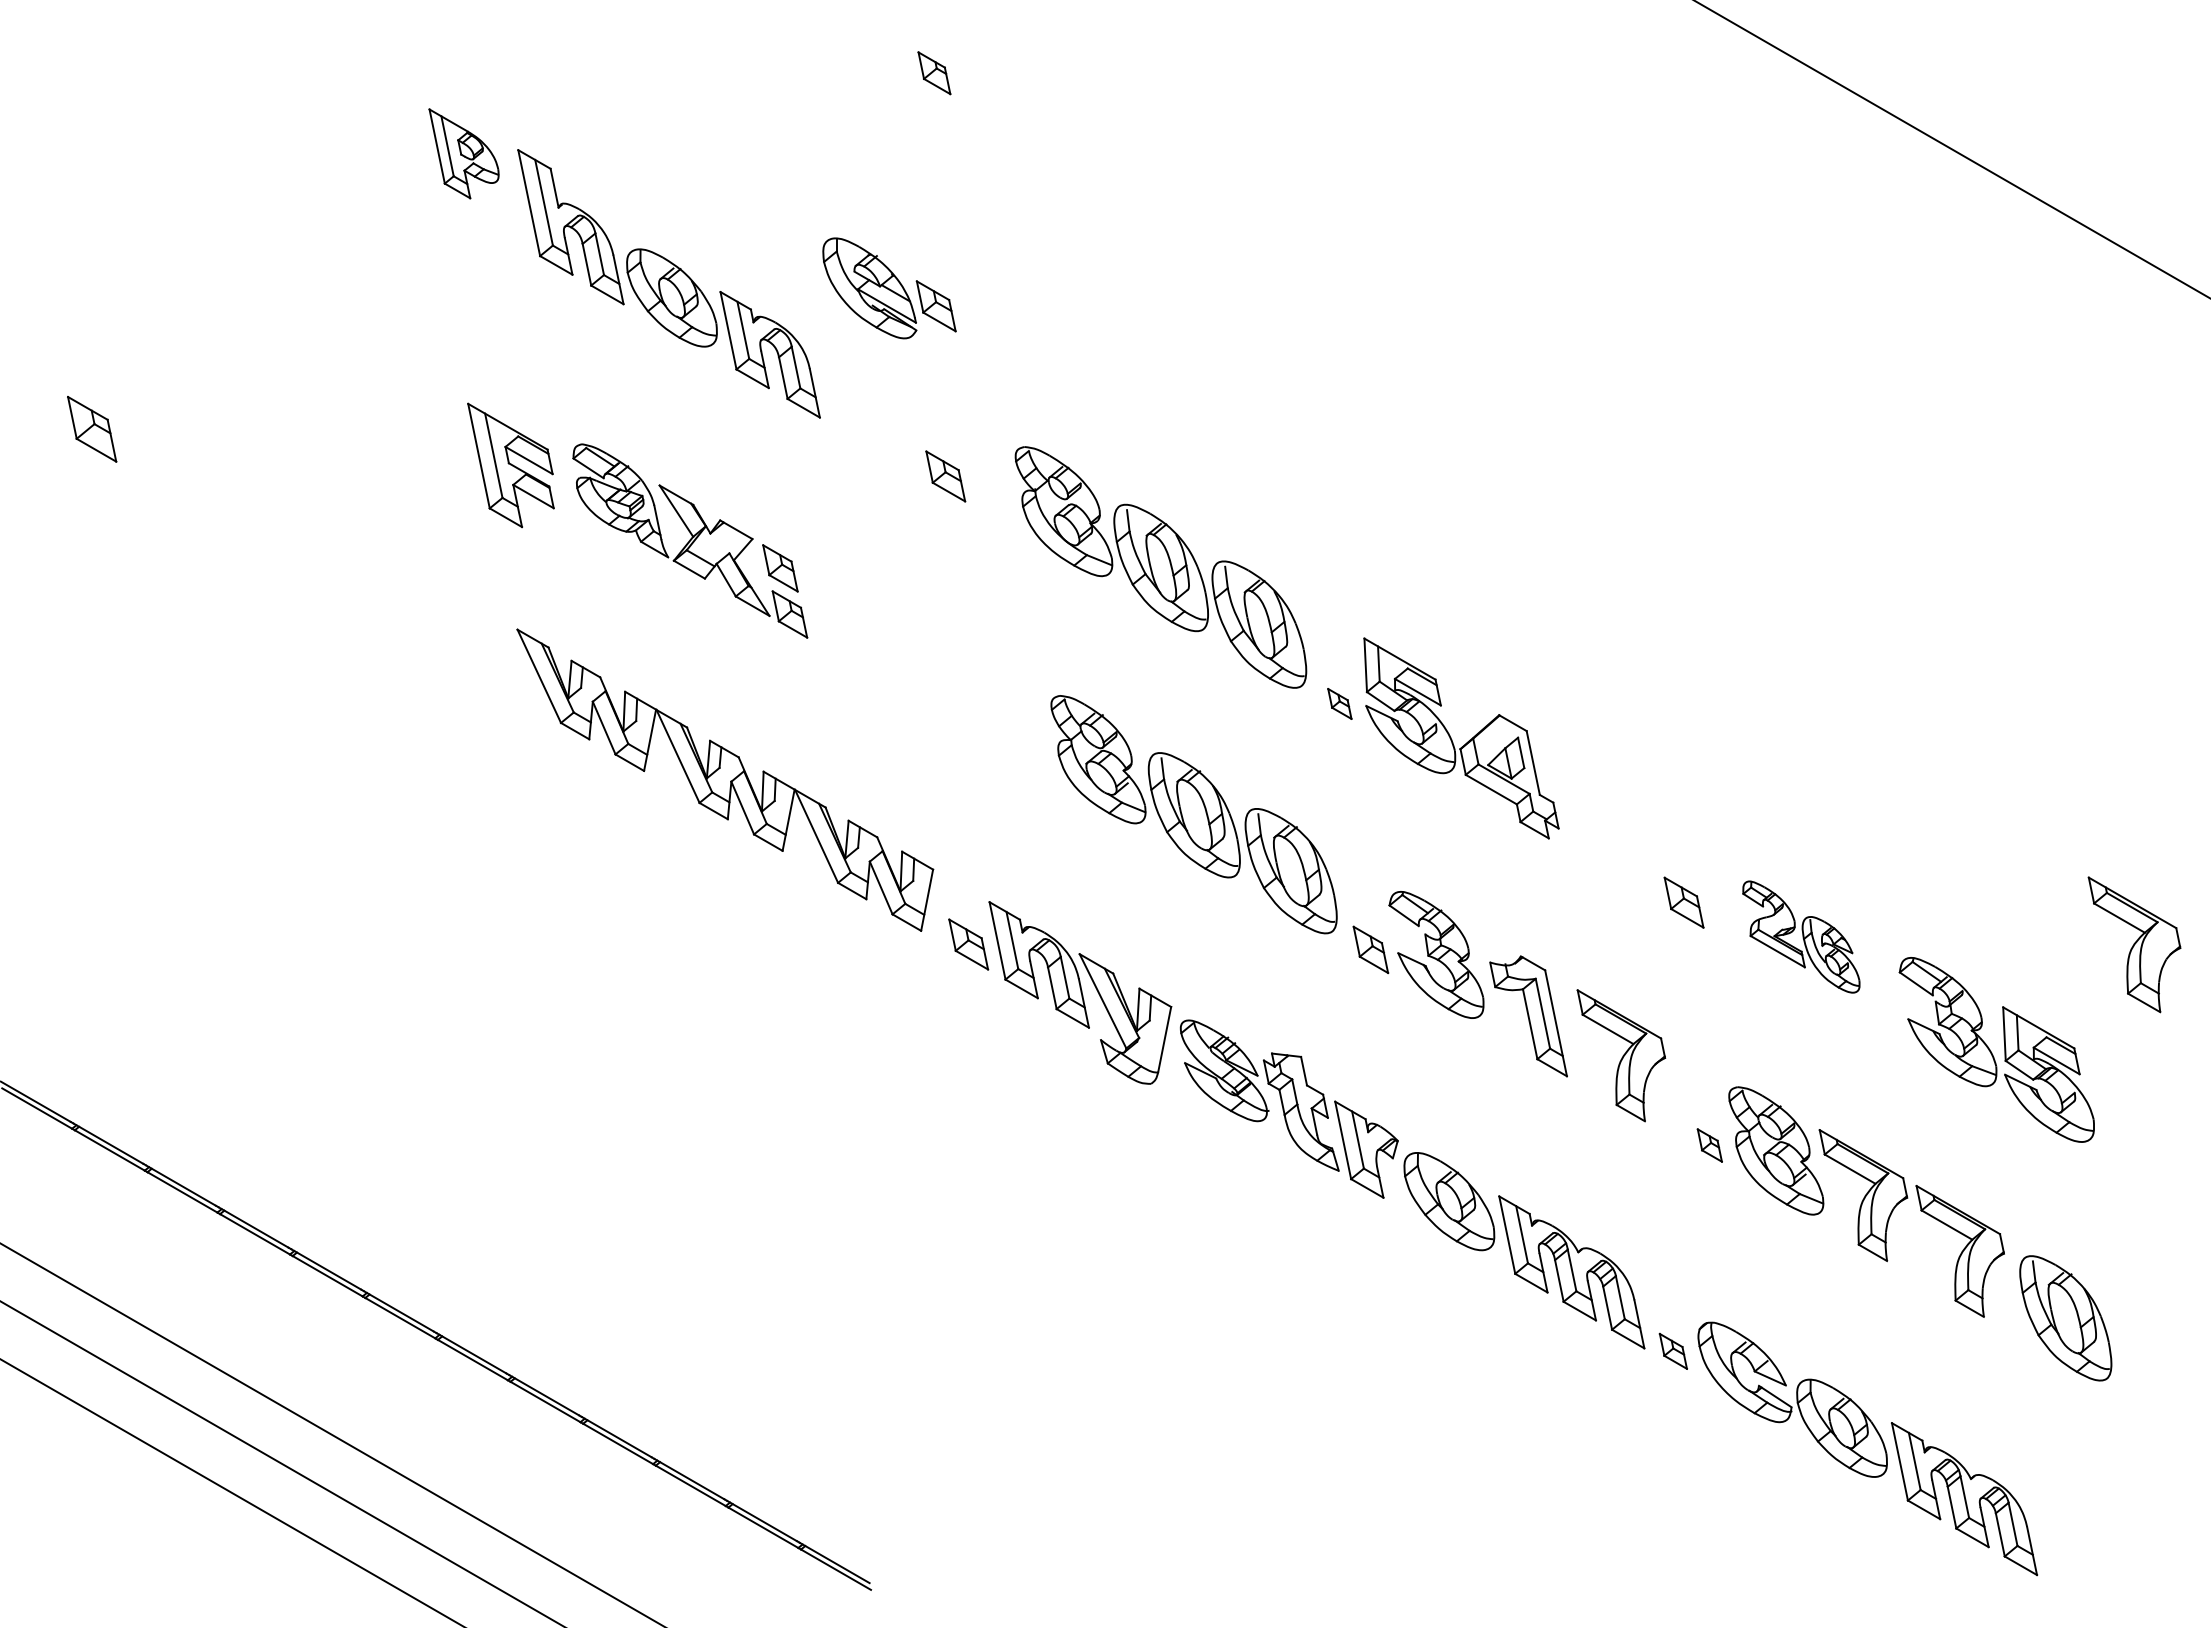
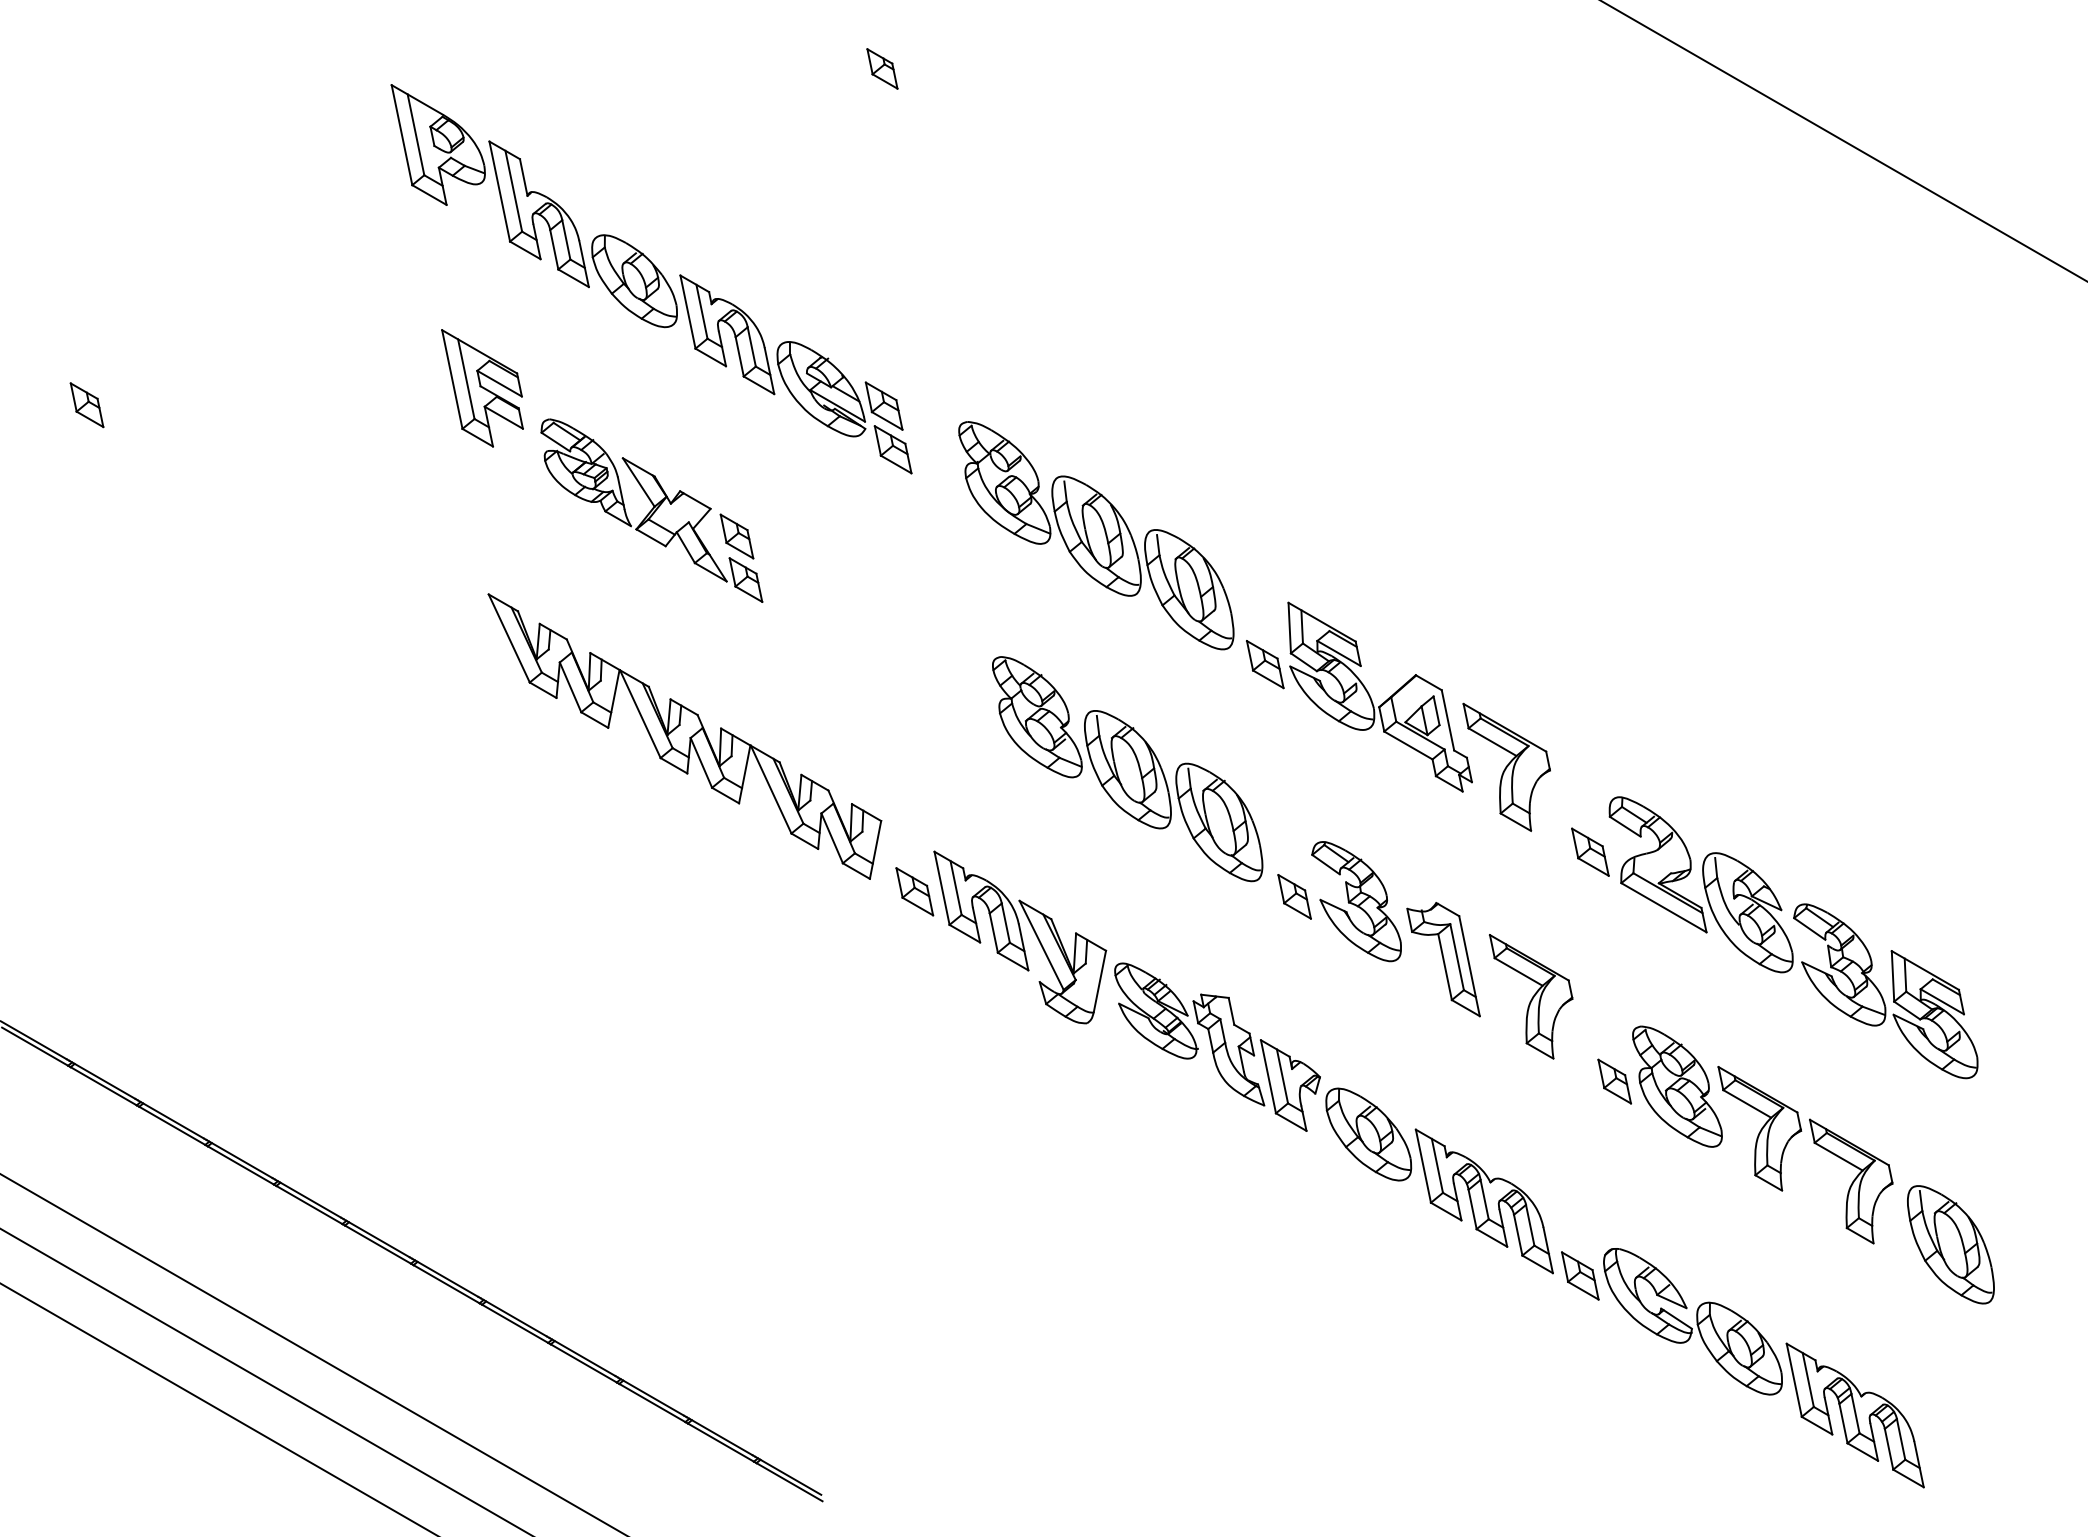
part: (463, 153) -> (437, 144), size x1.43
part: (889, 288) -> (840, 389), moved
part: (92, 429) -> (87, 405), size x0.71
part: (510, 465) -> (482, 388), moved
part: (1339, 703) -> (1264, 664), size x1.67
part: (1801, 936) -> (1701, 884), size x1.67
part: (2134, 944) -> (1506, 767), moved
part: (1709, 1145) -> (1614, 1081), size x1.43
part: (1673, 1351) -> (1580, 1276), size x1.43

